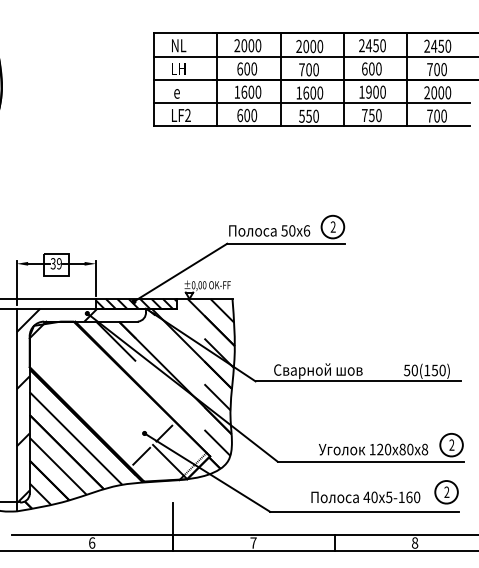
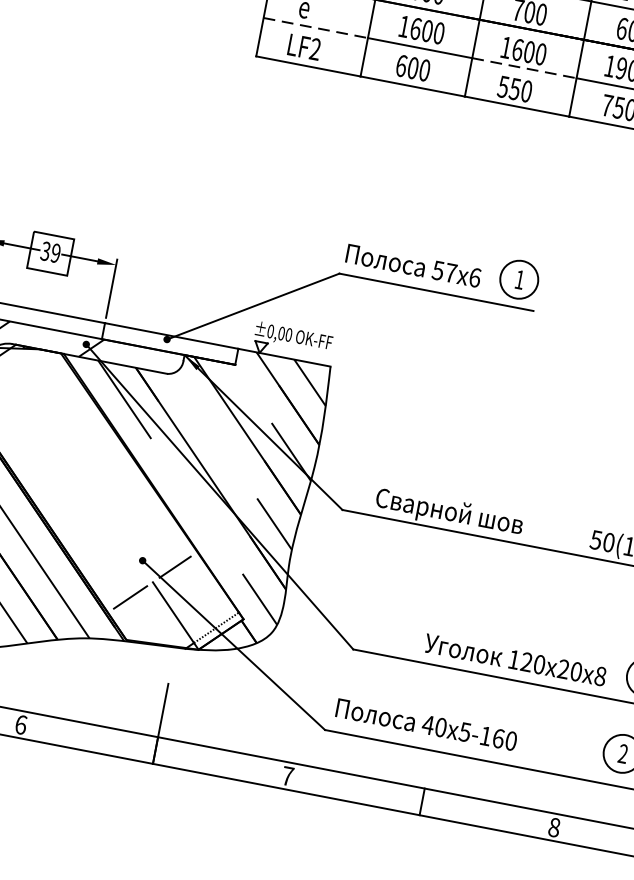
line: (185, 103) -> (315, 28), solid -> dashed
line: (312, 103) -> (524, 69), solid -> dashed
text: (332, 226) -> (518, 278), 2 -> 1
text: (292, 230) -> (451, 272), 50x6 -> 57x6
hatch: (135, 303) -> (168, 343), removed
text: (402, 449) -> (563, 669), 120x80x8 -> 120x20x8
text: (365, 497) -> (425, 724), moved

